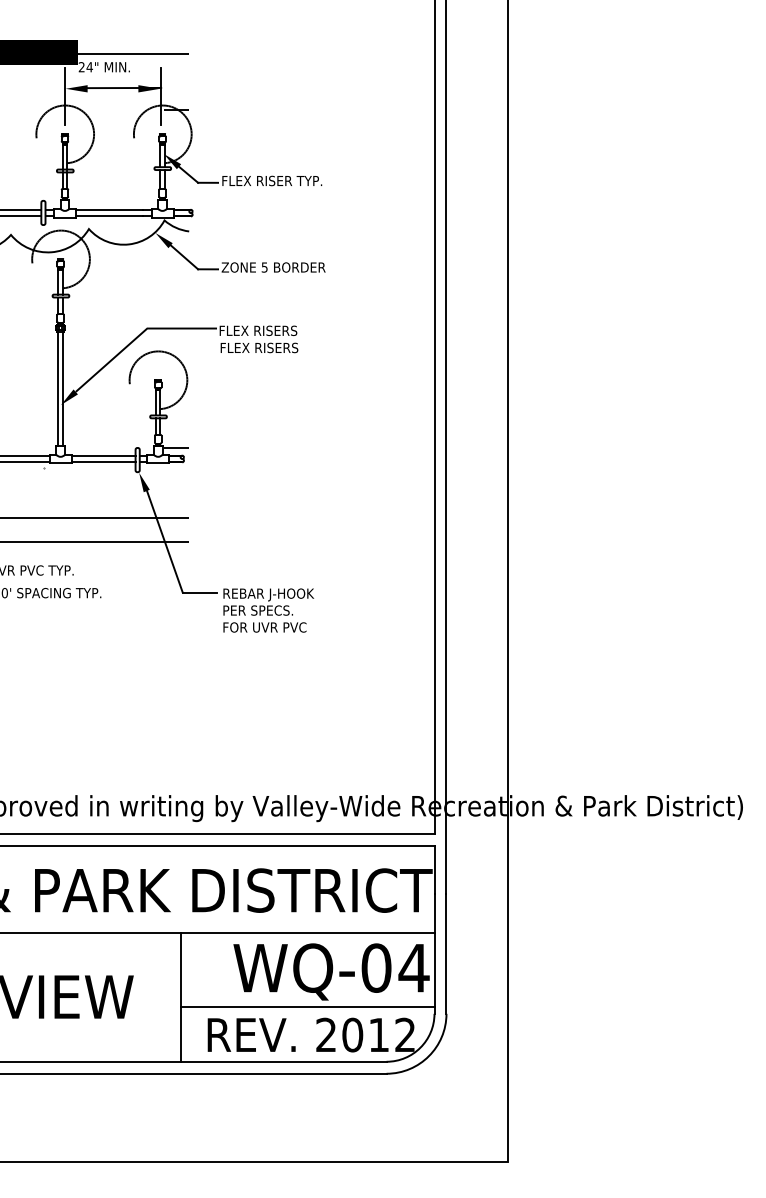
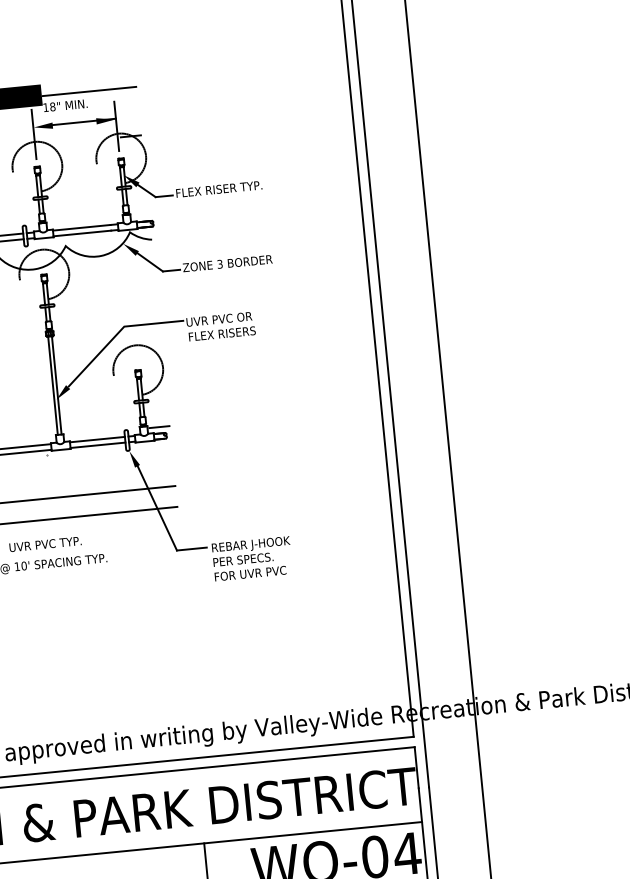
text: (85, 67) -> (49, 107), 24" -> 18"
text: (264, 266) -> (219, 263), 5 -> 3
text: (258, 330) -> (220, 318), FLEX RISERS -> UVR PVC OR

